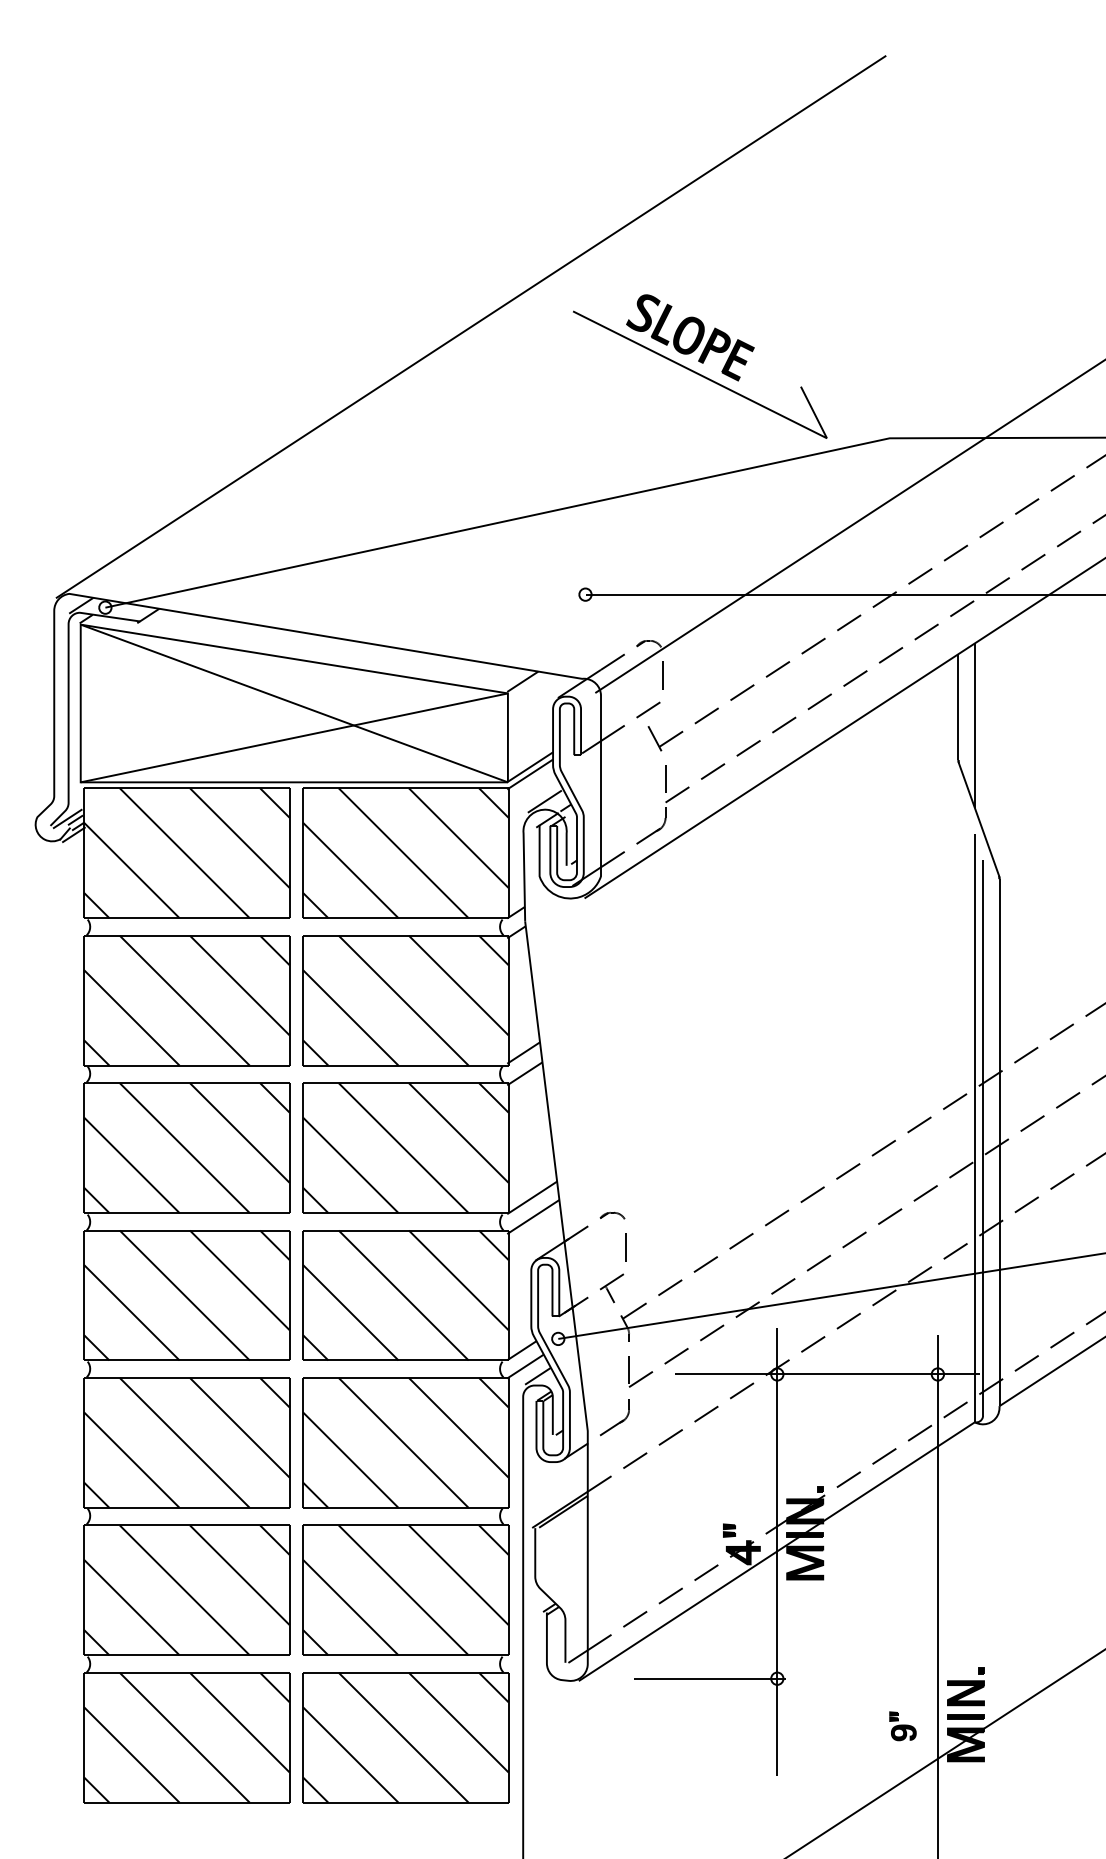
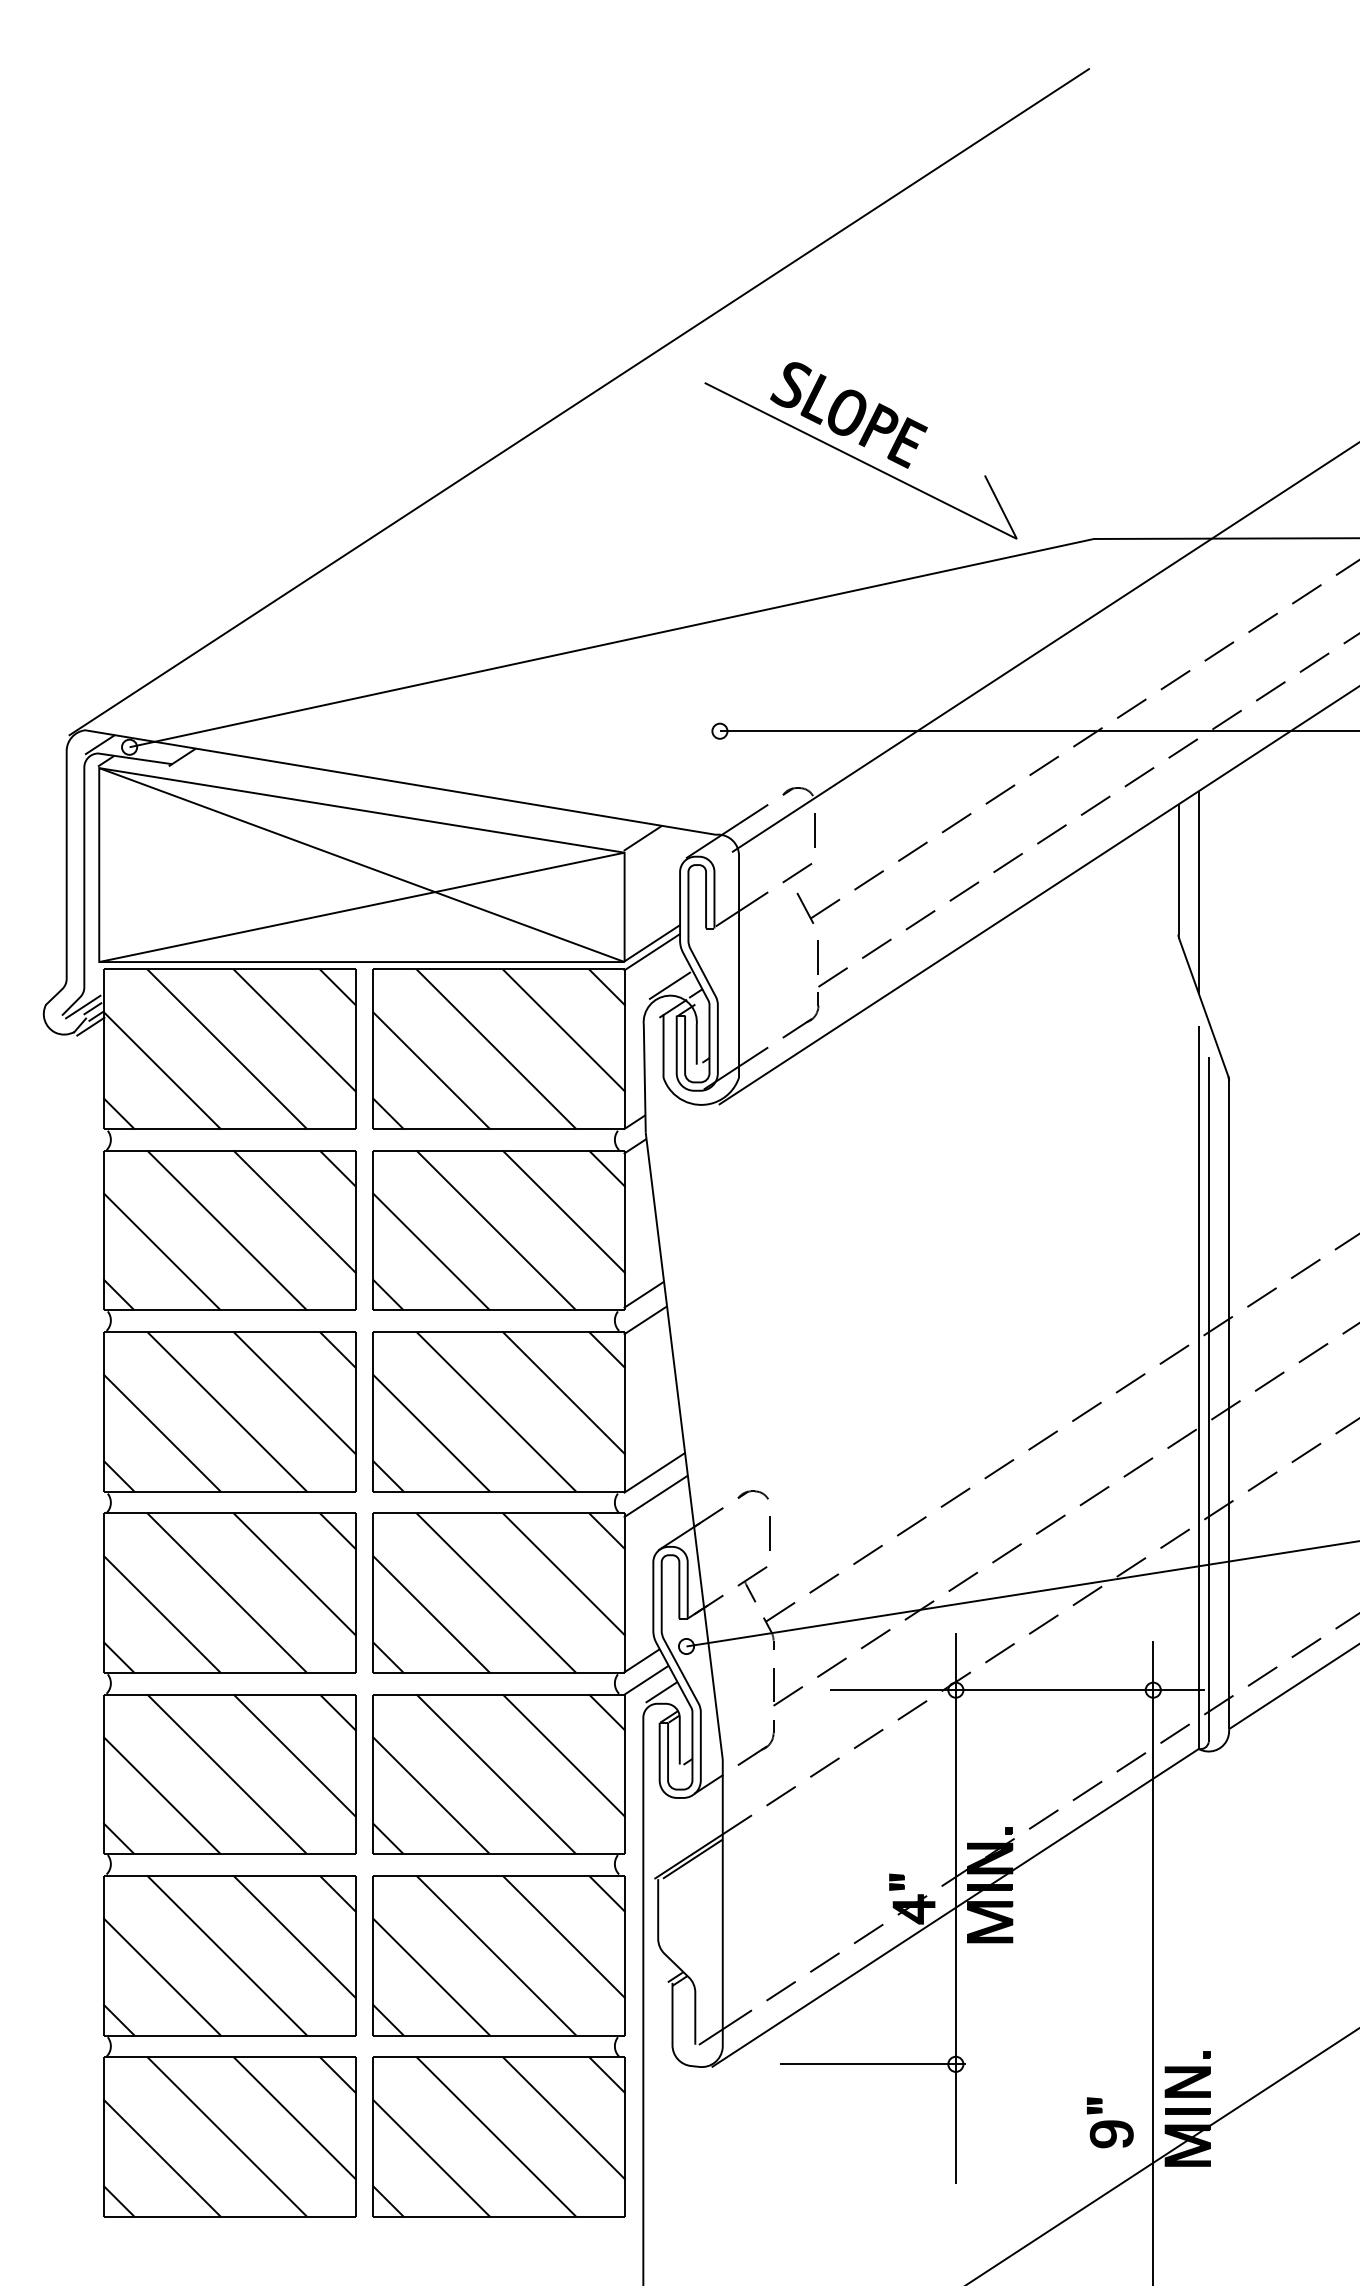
part: (903, 1726) -> (1110, 2122), size x1.43

